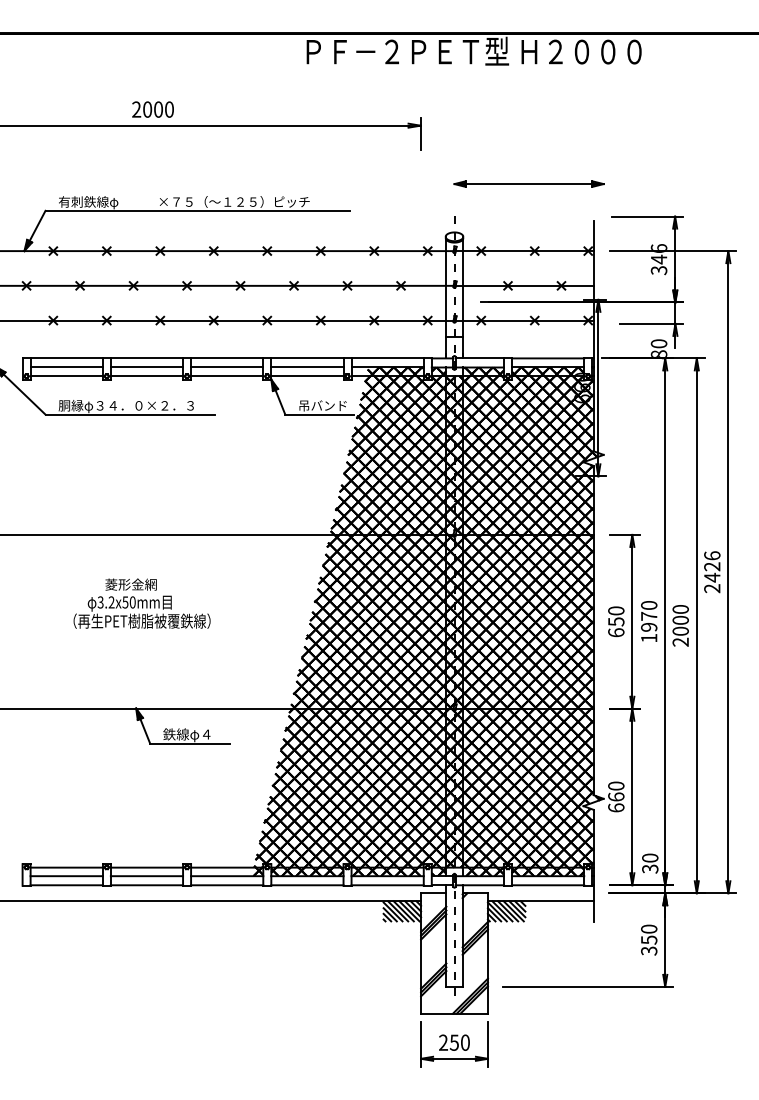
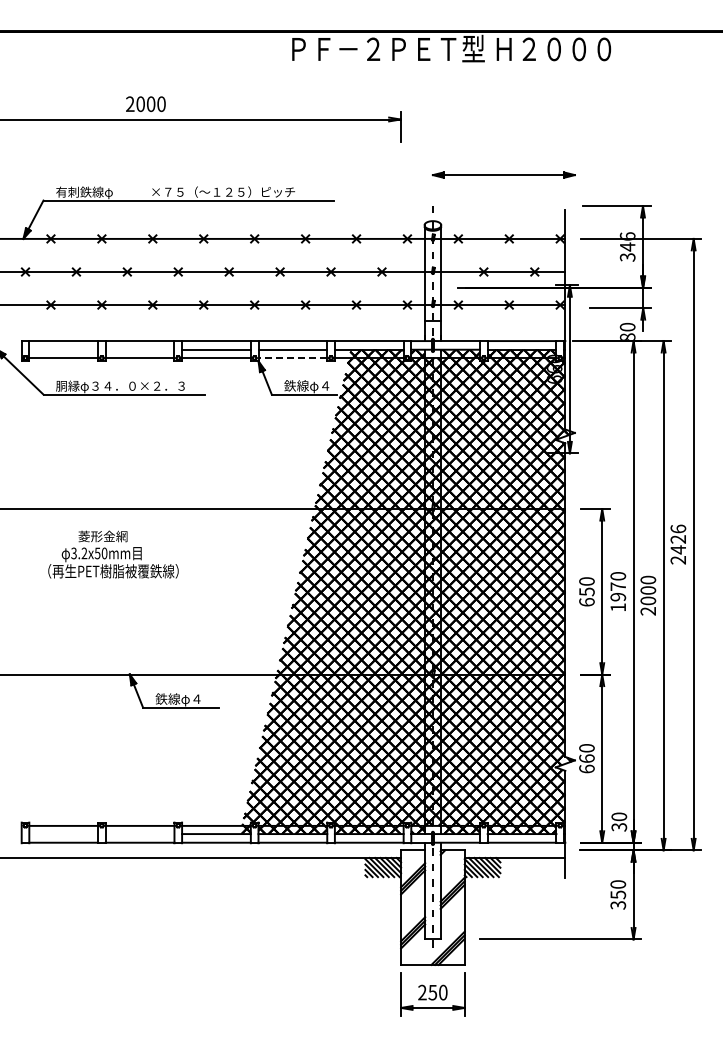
line: (66, 367) -> (63, 349), removed
line: (146, 367) -> (139, 349), removed
line: (307, 375) -> (292, 357), solid -> dashed
text: (322, 406) -> (307, 386), 吊バンド -> 鉄線φ４
text: (142, 603) -> (113, 554), moved
line: (66, 876) -> (63, 834), removed
line: (146, 876) -> (139, 834), removed

